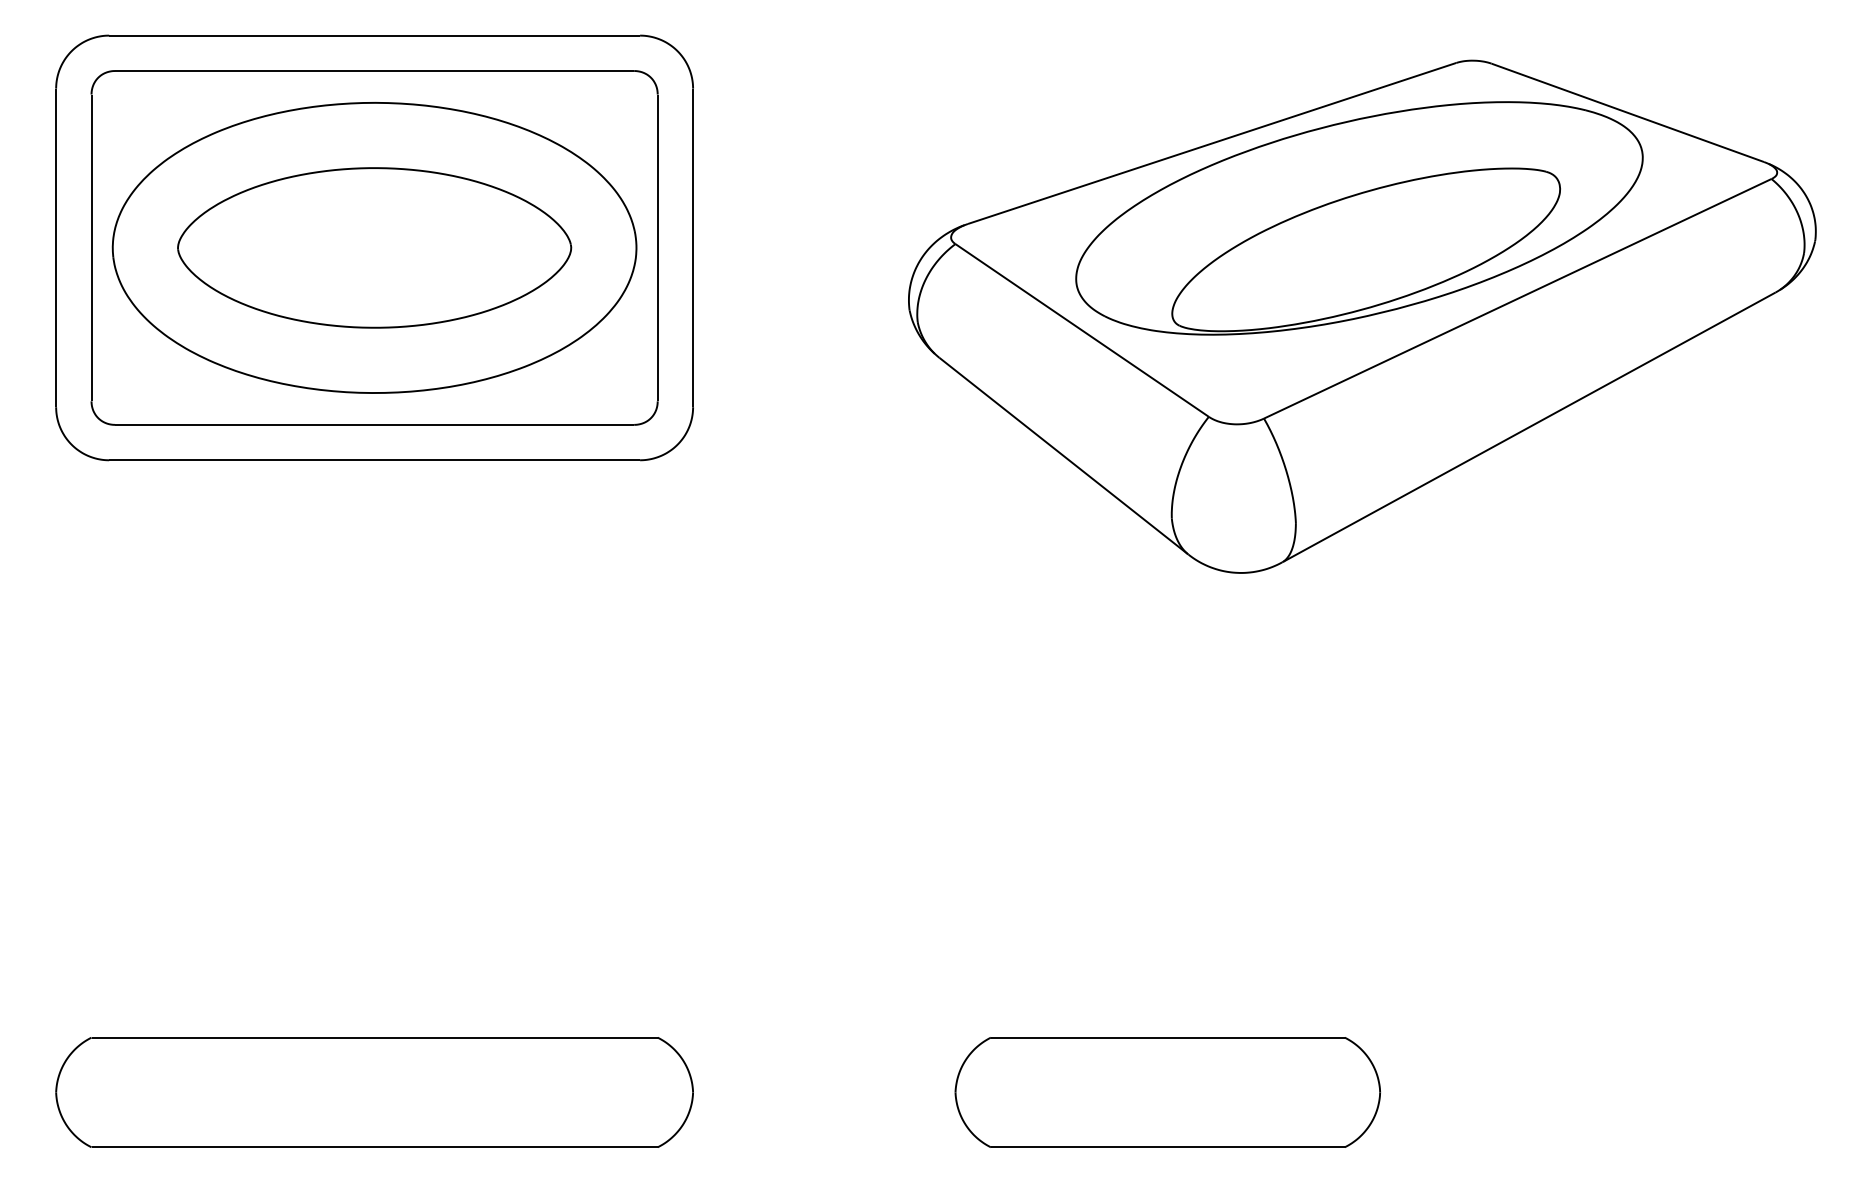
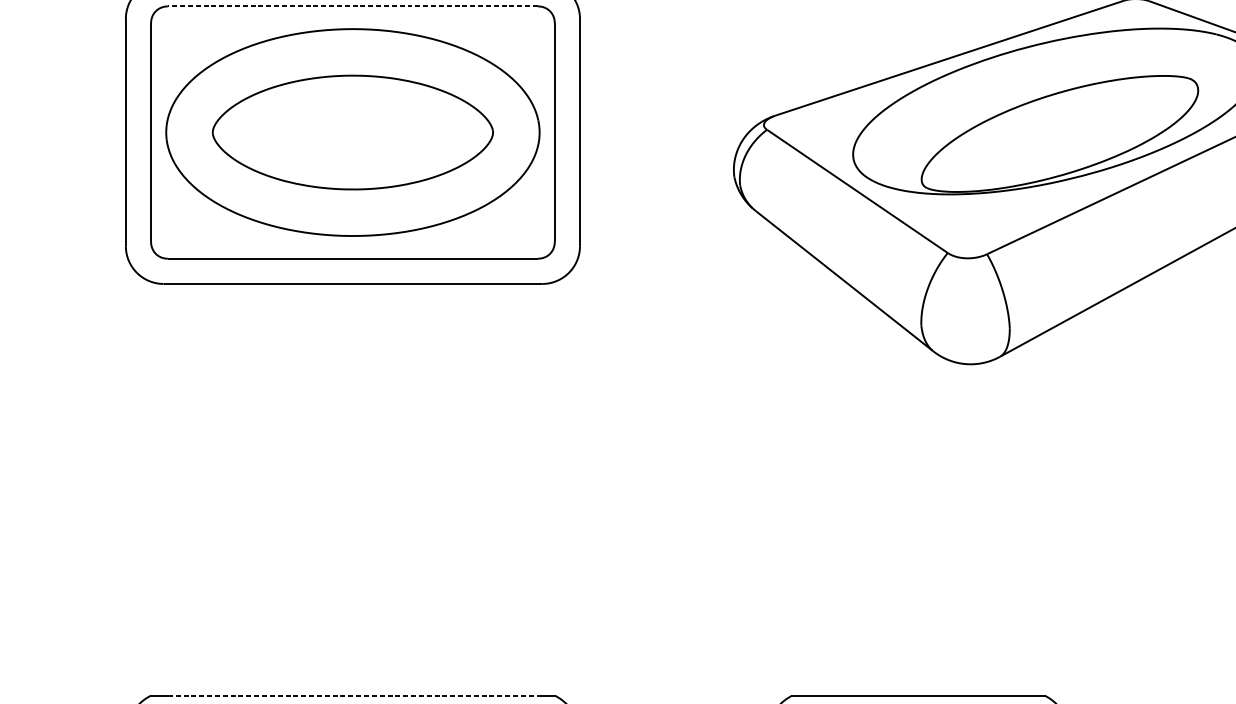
line: (374, 71) -> (352, 6), solid -> dashed
line: (374, 1037) -> (352, 695), solid -> dashed

